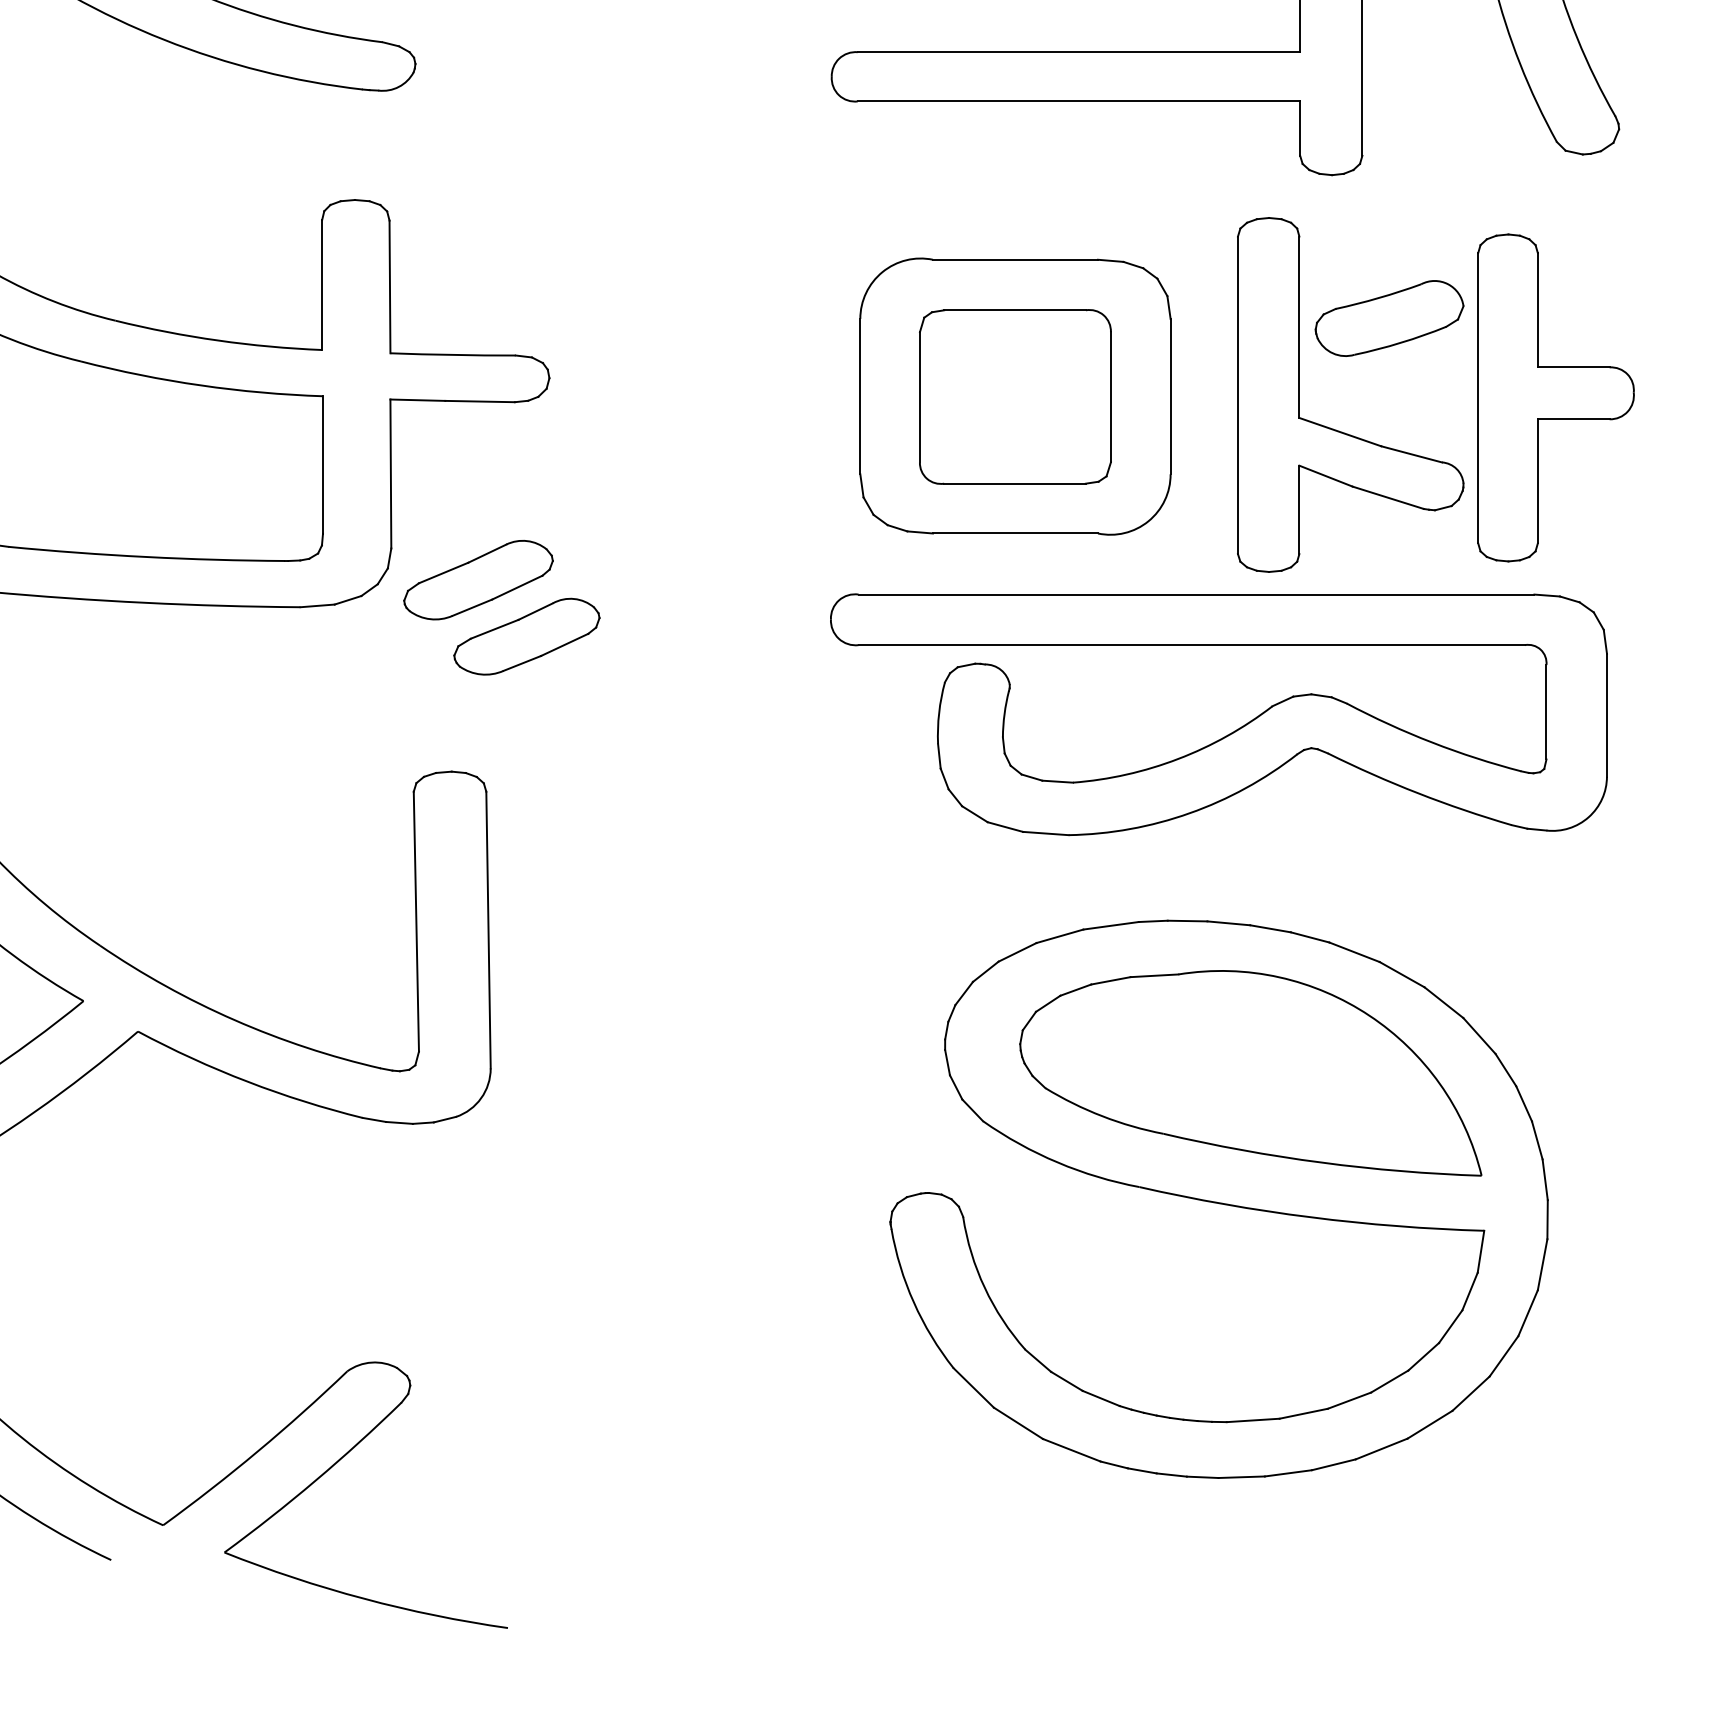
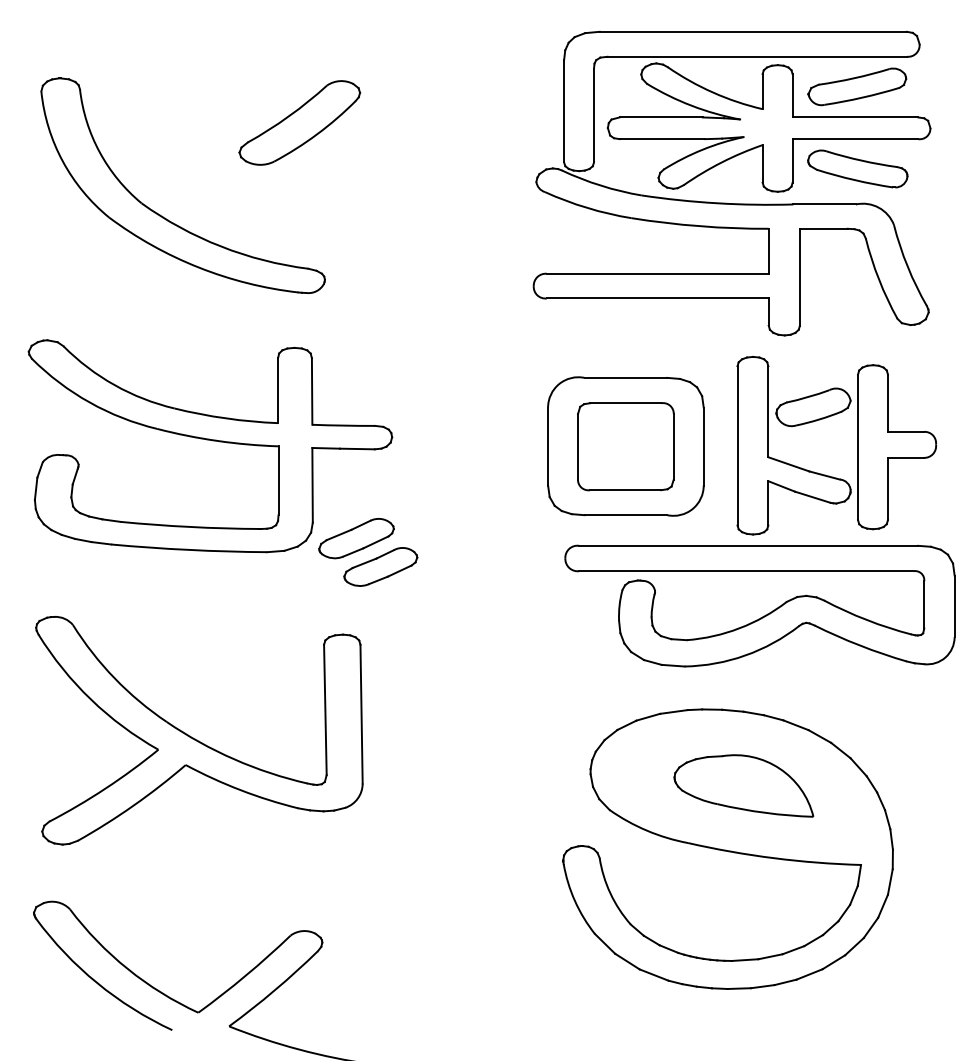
part: (1229, 731) -> (765, 614), moved
part: (1249, 1072) -> (743, 785), size x0.6

